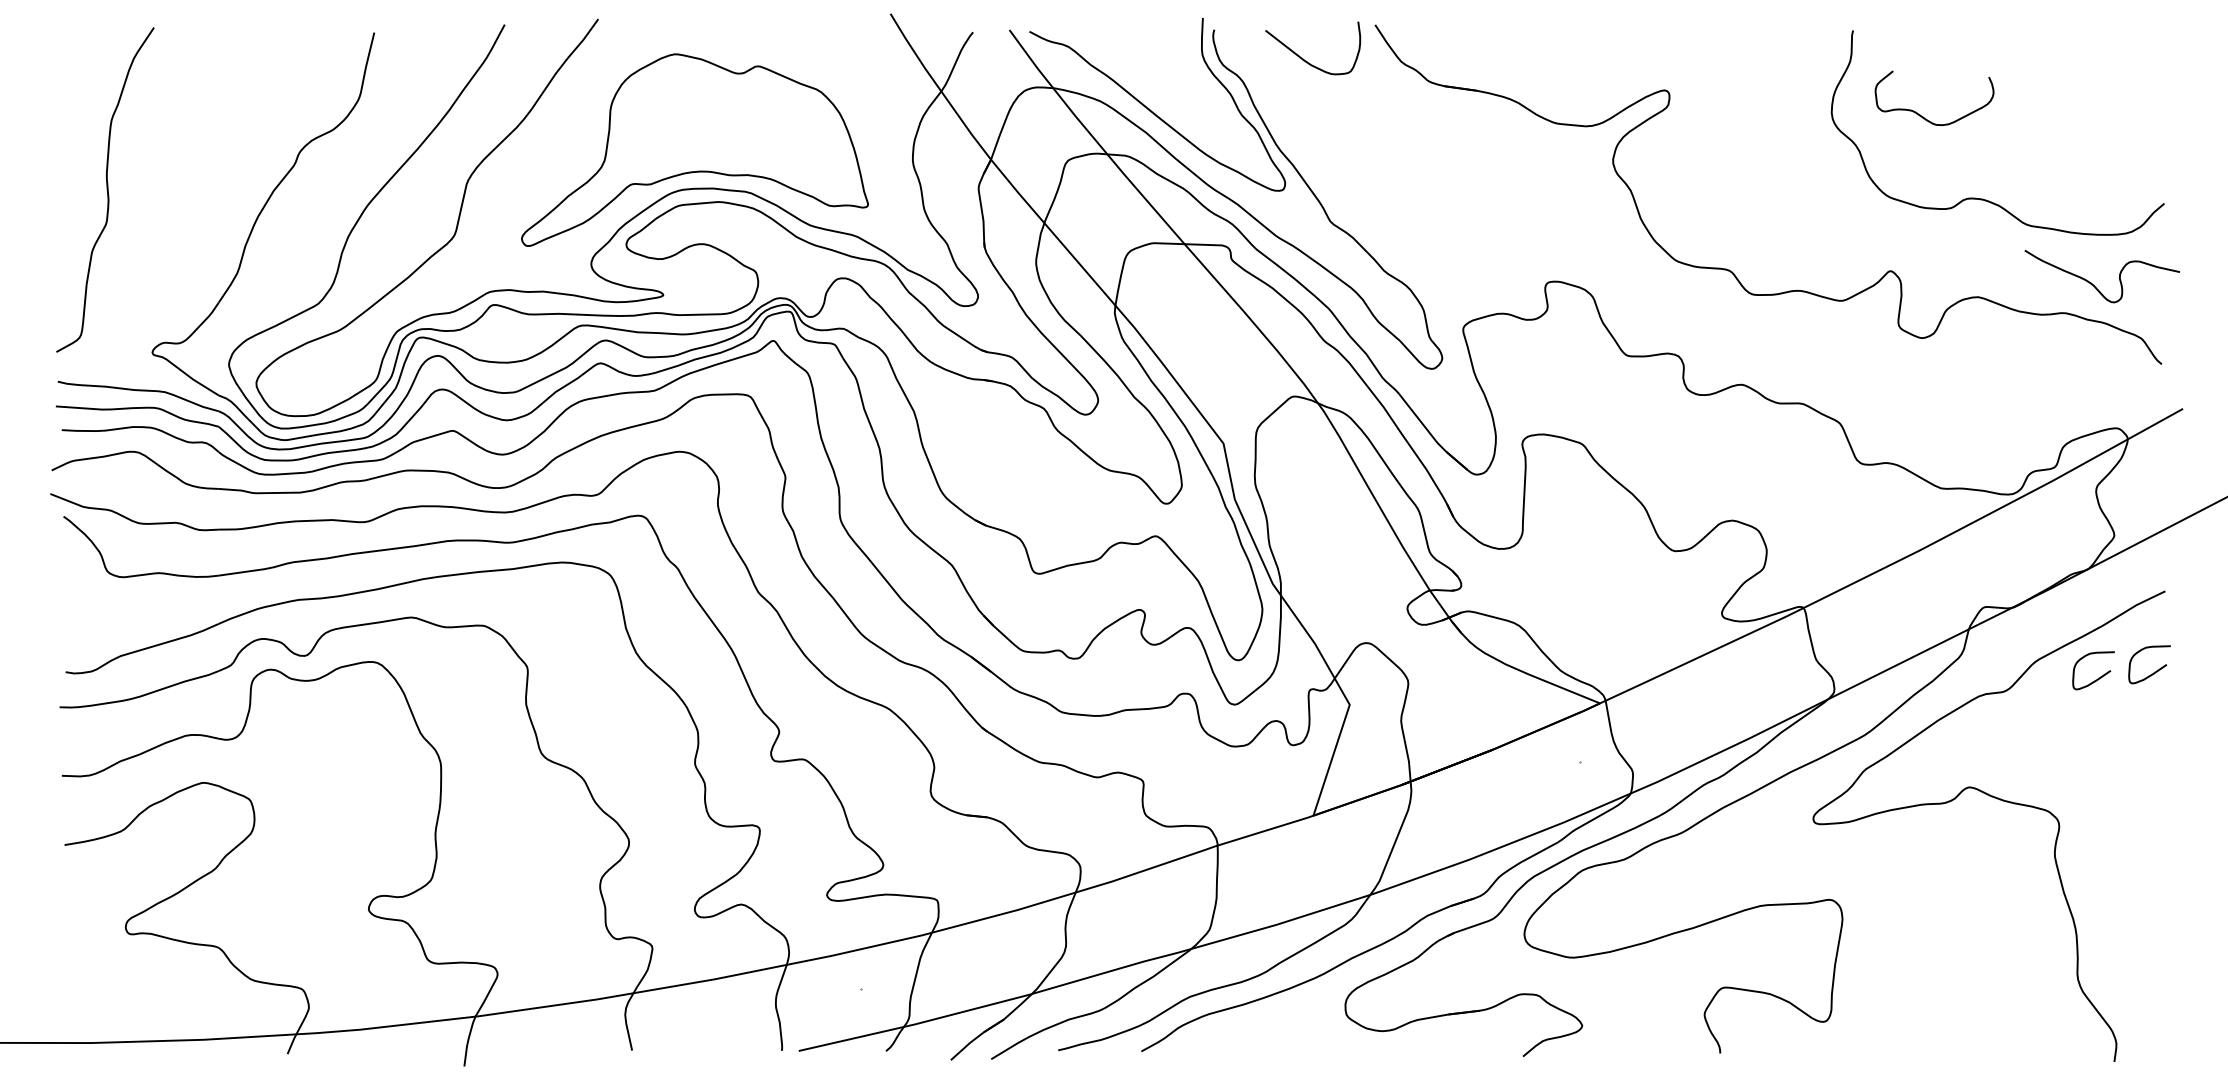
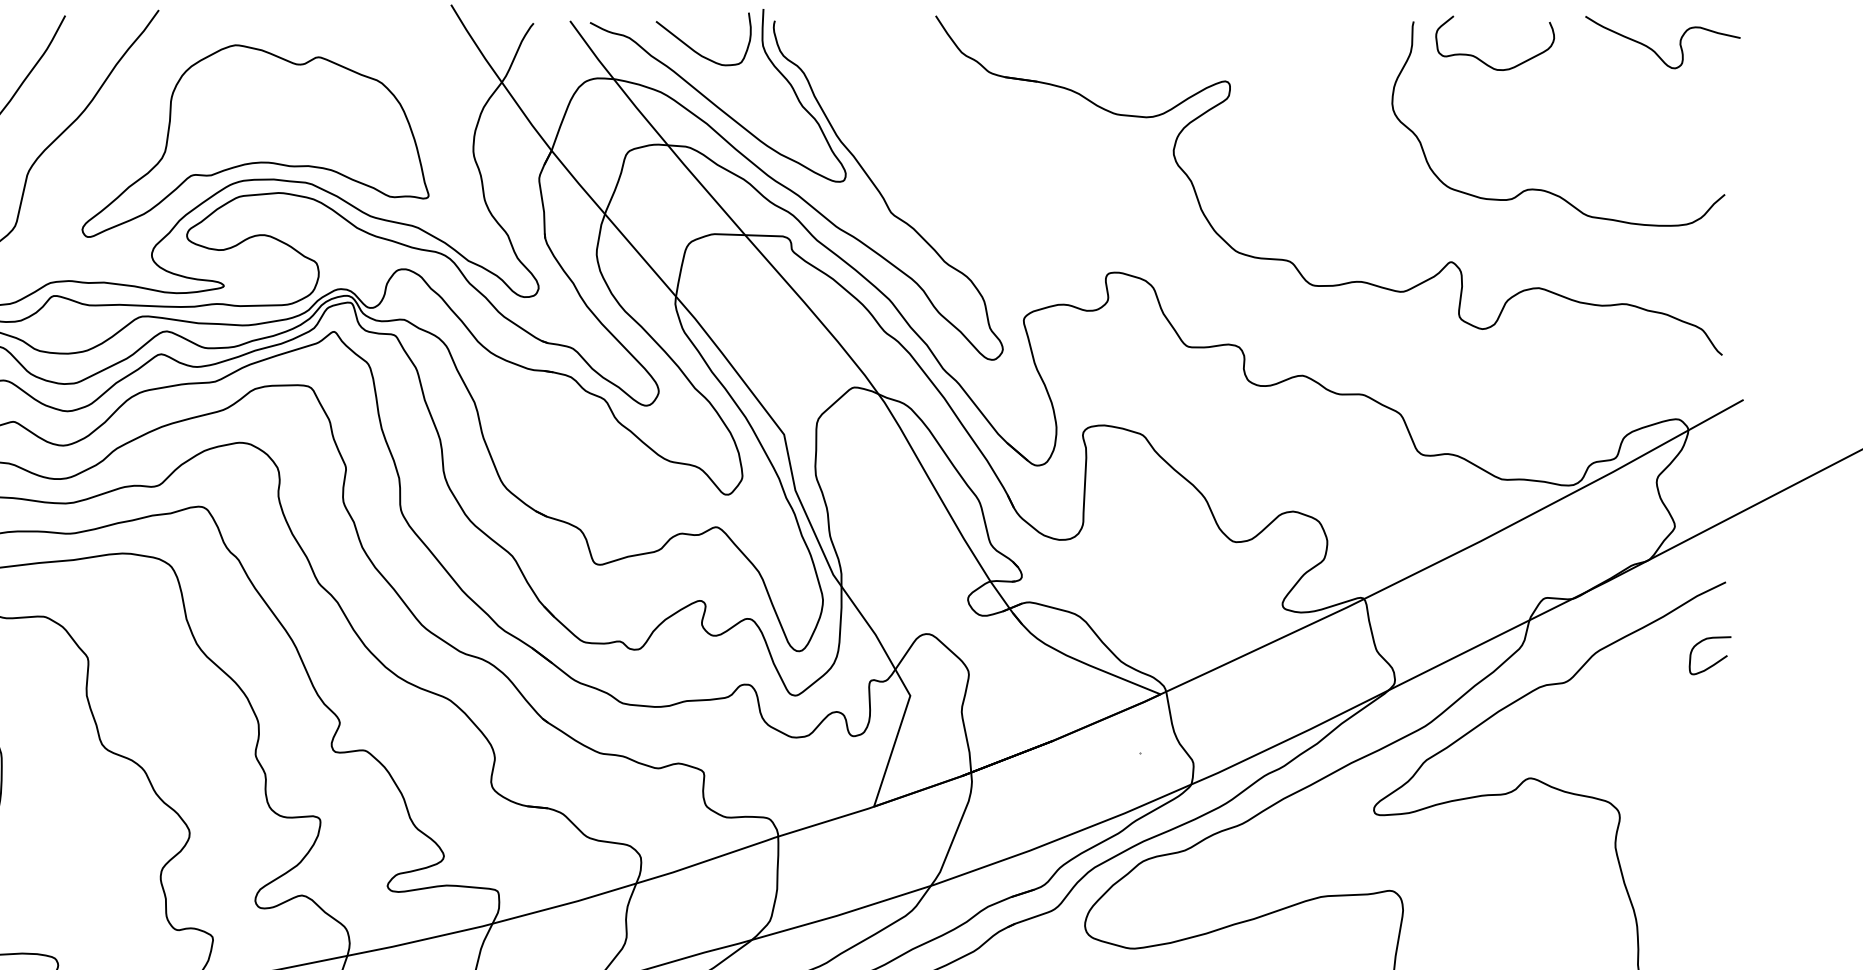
curve: (1306, 60) -> (697, 51), moved
curve: (1923, 116) -> (1484, 61), moved
curve: (2093, 284) -> (1654, 50), moved
curve: (2097, 678) -> (1658, 669), removed

